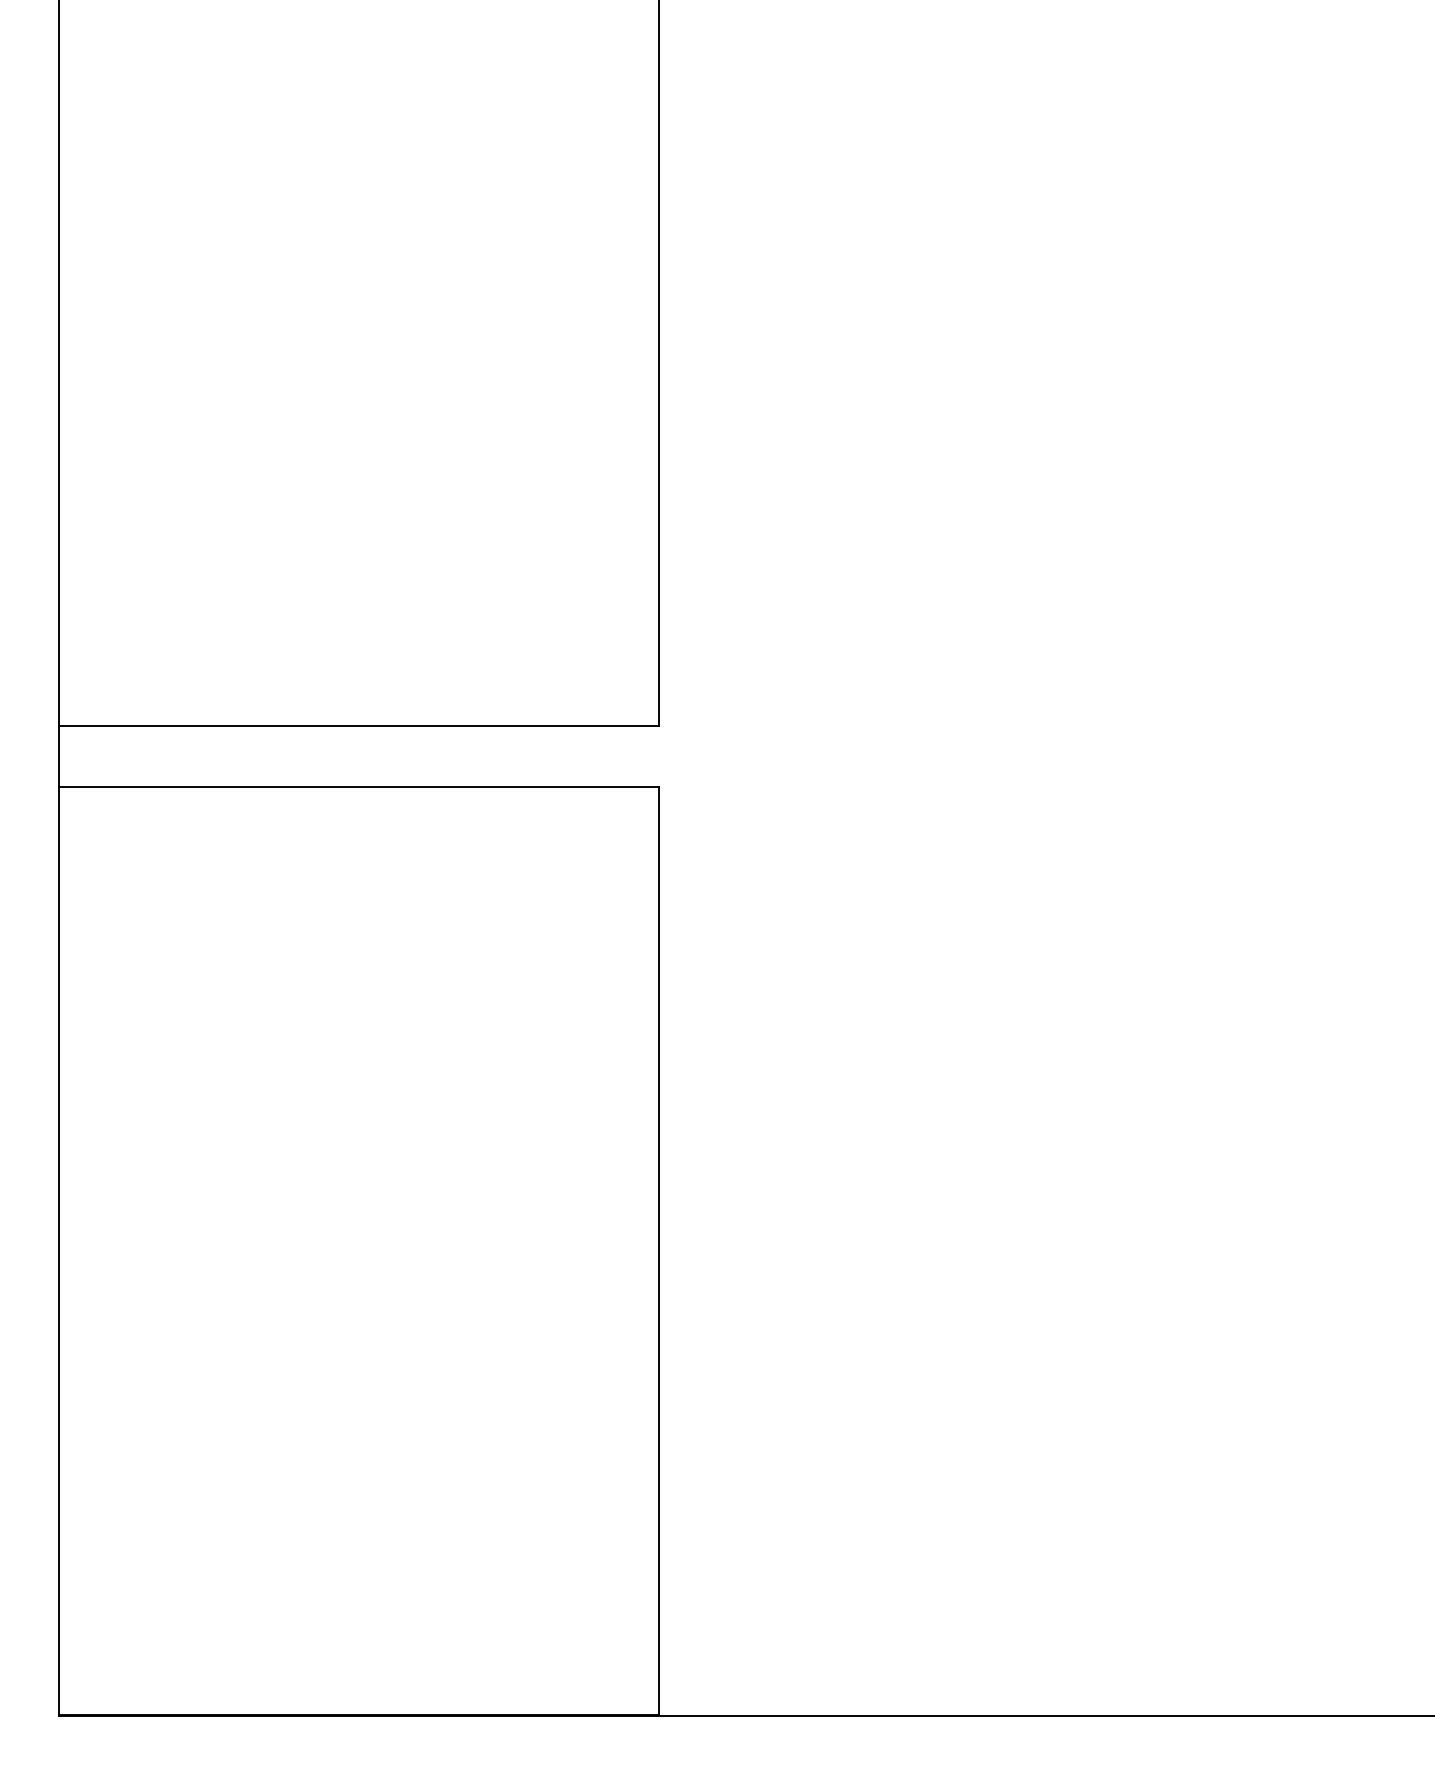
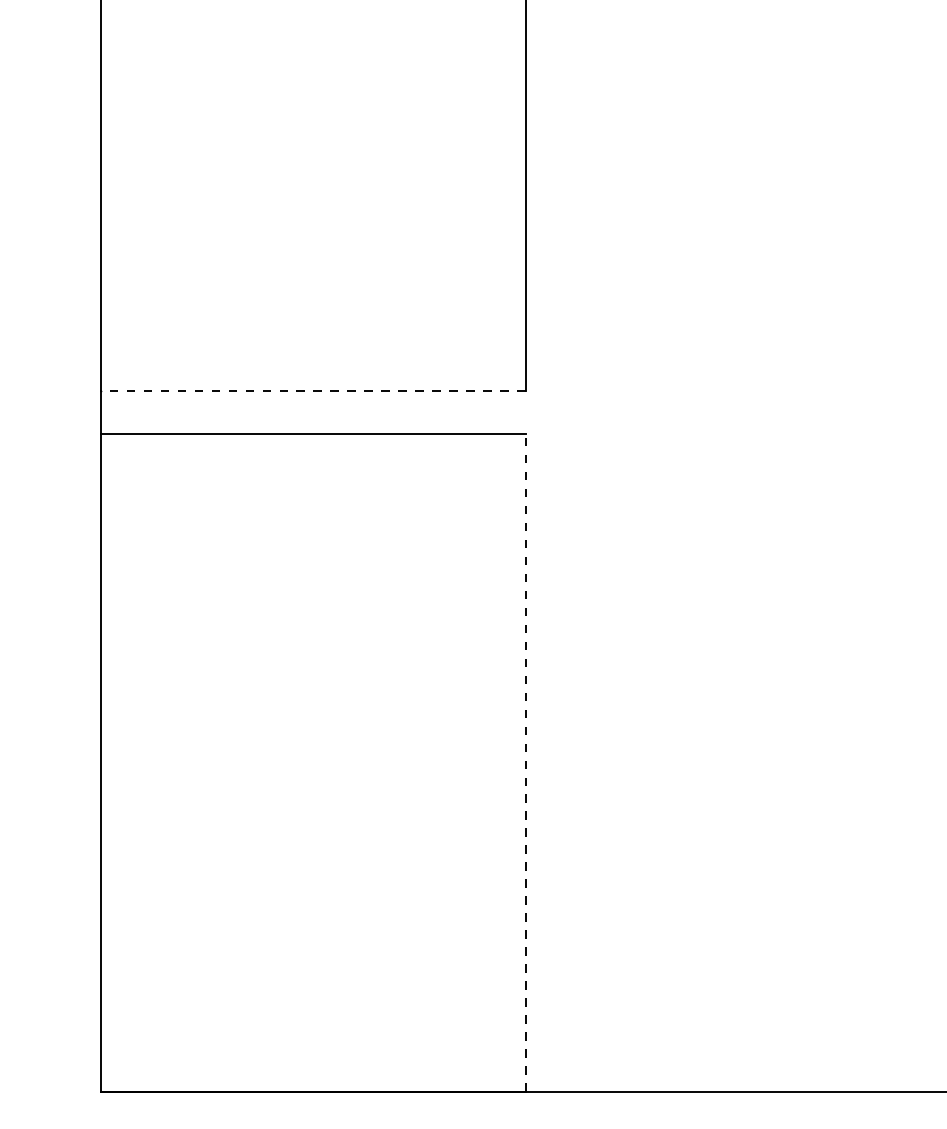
line: (359, 726) -> (313, 391), solid -> dashed
line: (658, 1250) -> (525, 762), solid -> dashed

